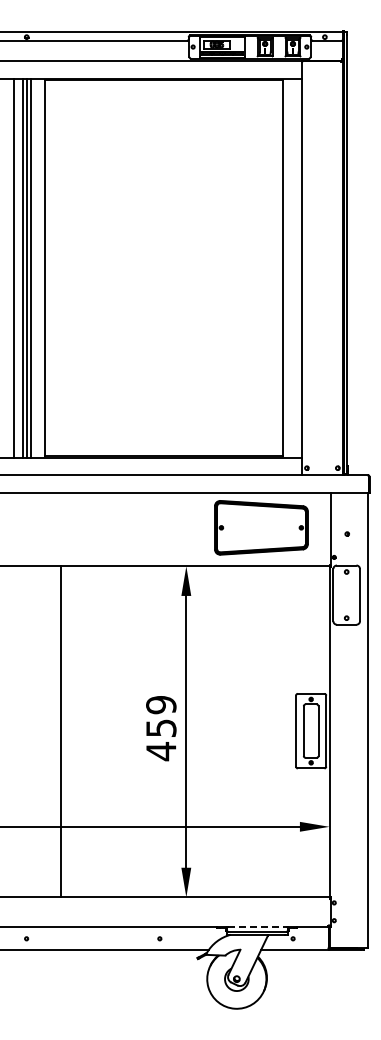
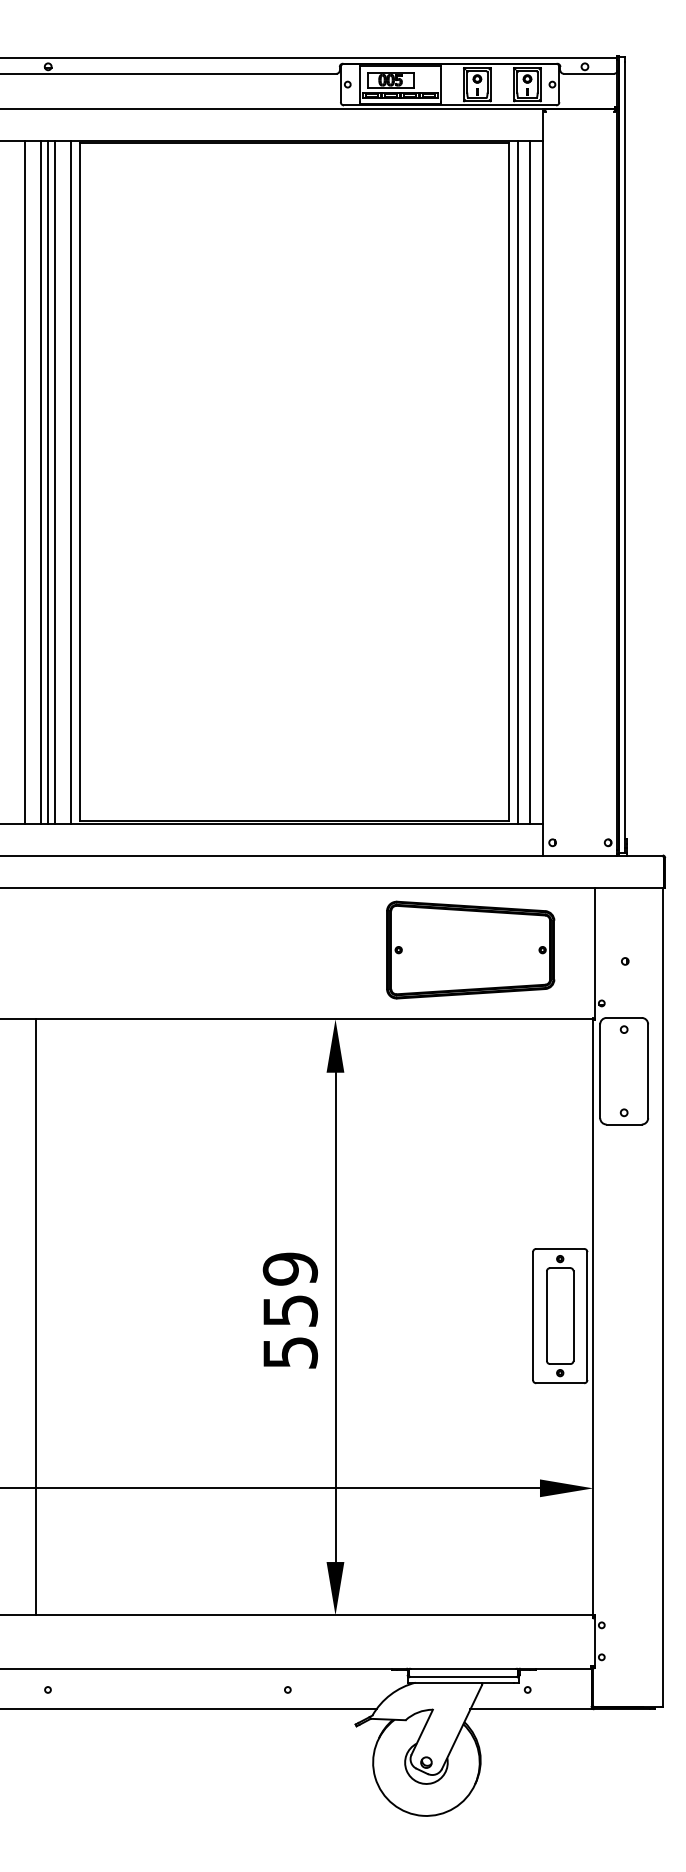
line: (39, 267) -> (71, 481), added
line: (287, 267) -> (517, 481), added
line: (294, 267) -> (530, 481), added
line: (61, 731) -> (36, 1316), moved
text: (161, 751) -> (290, 1352), 459 -> 559
line: (257, 926) -> (463, 1667), dashed -> solid

